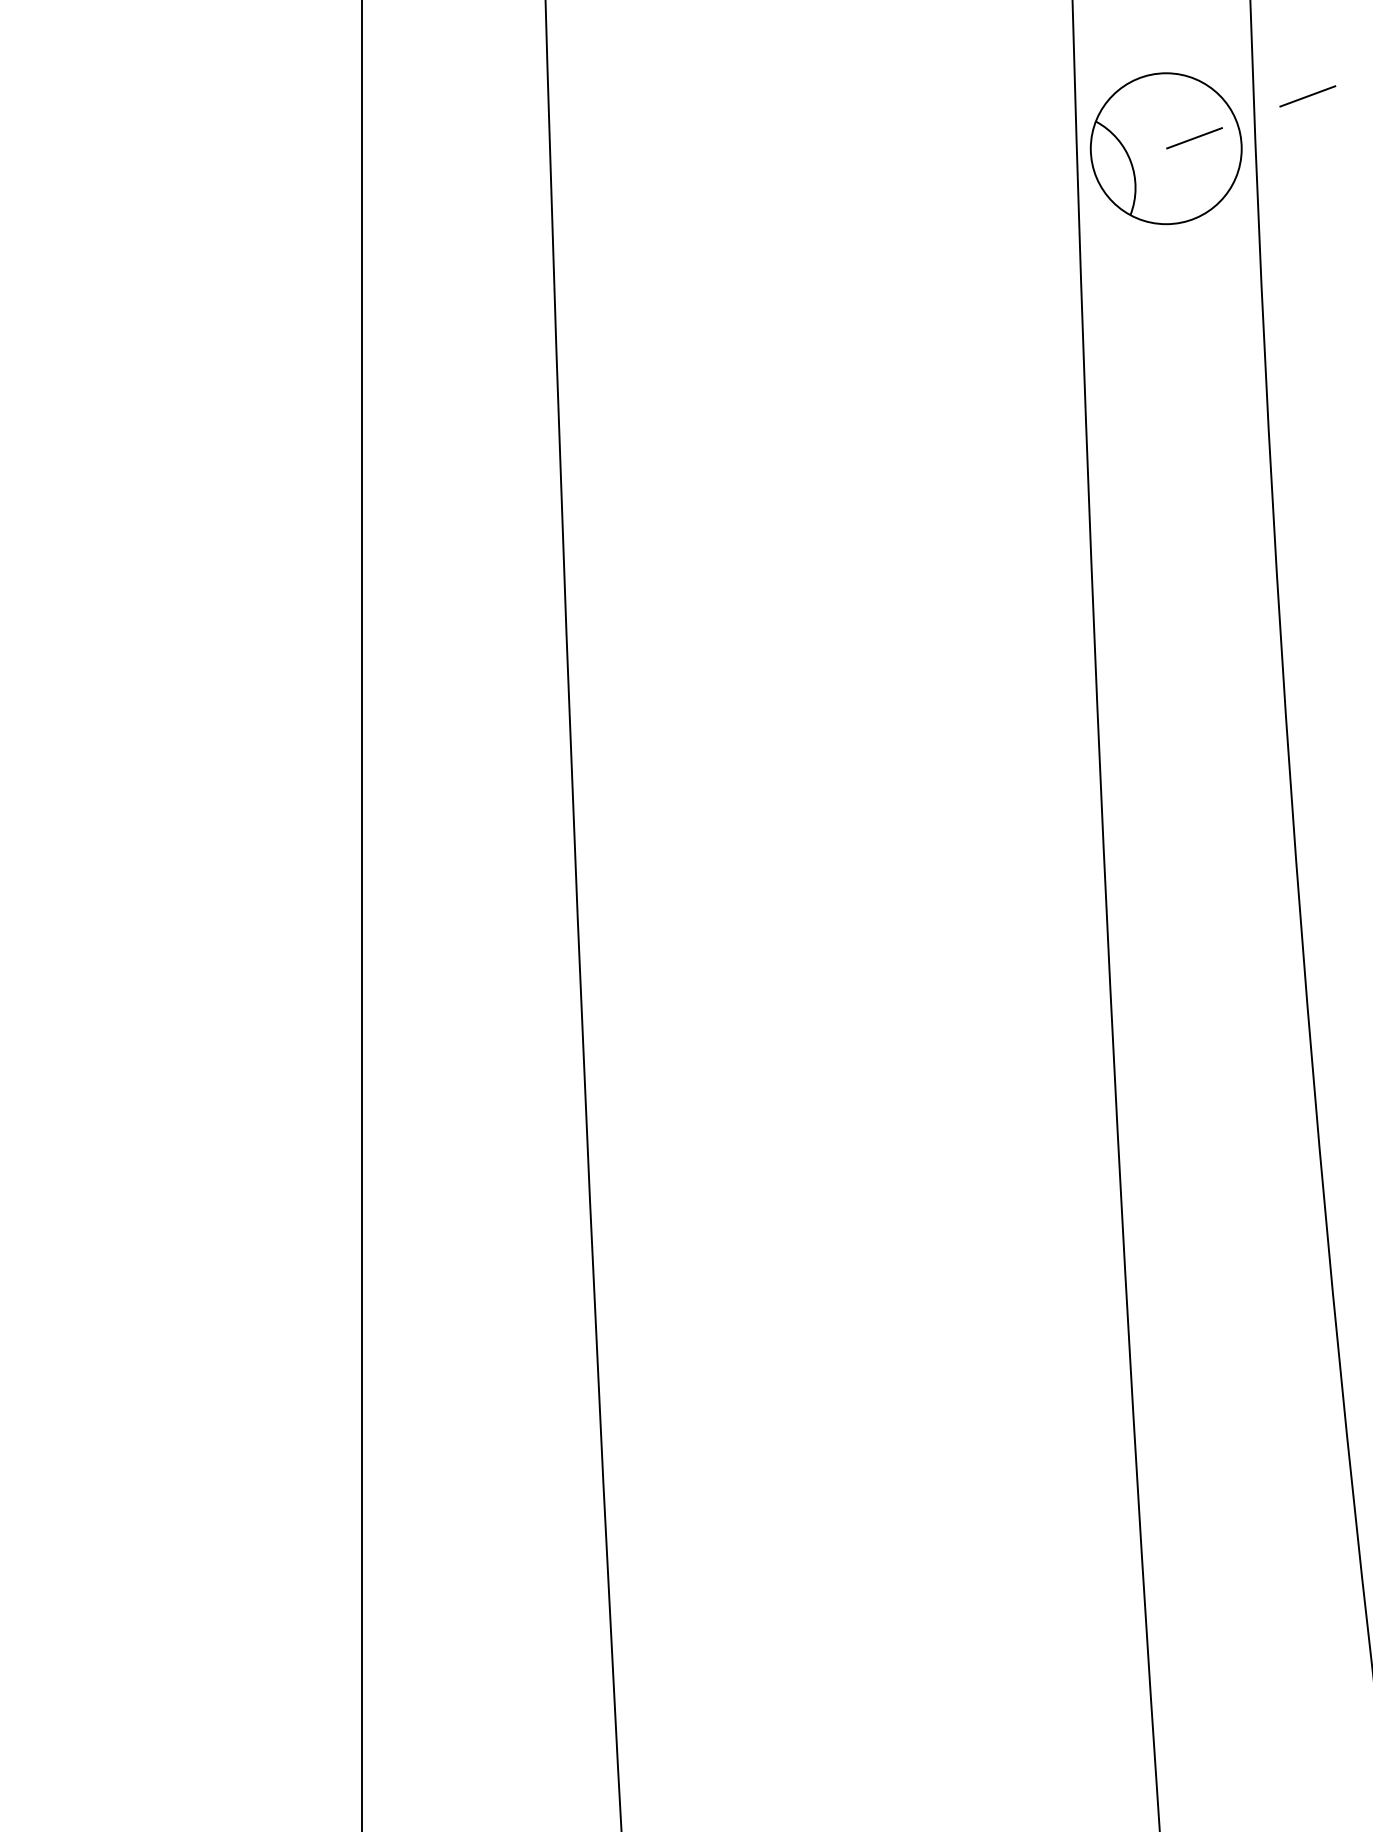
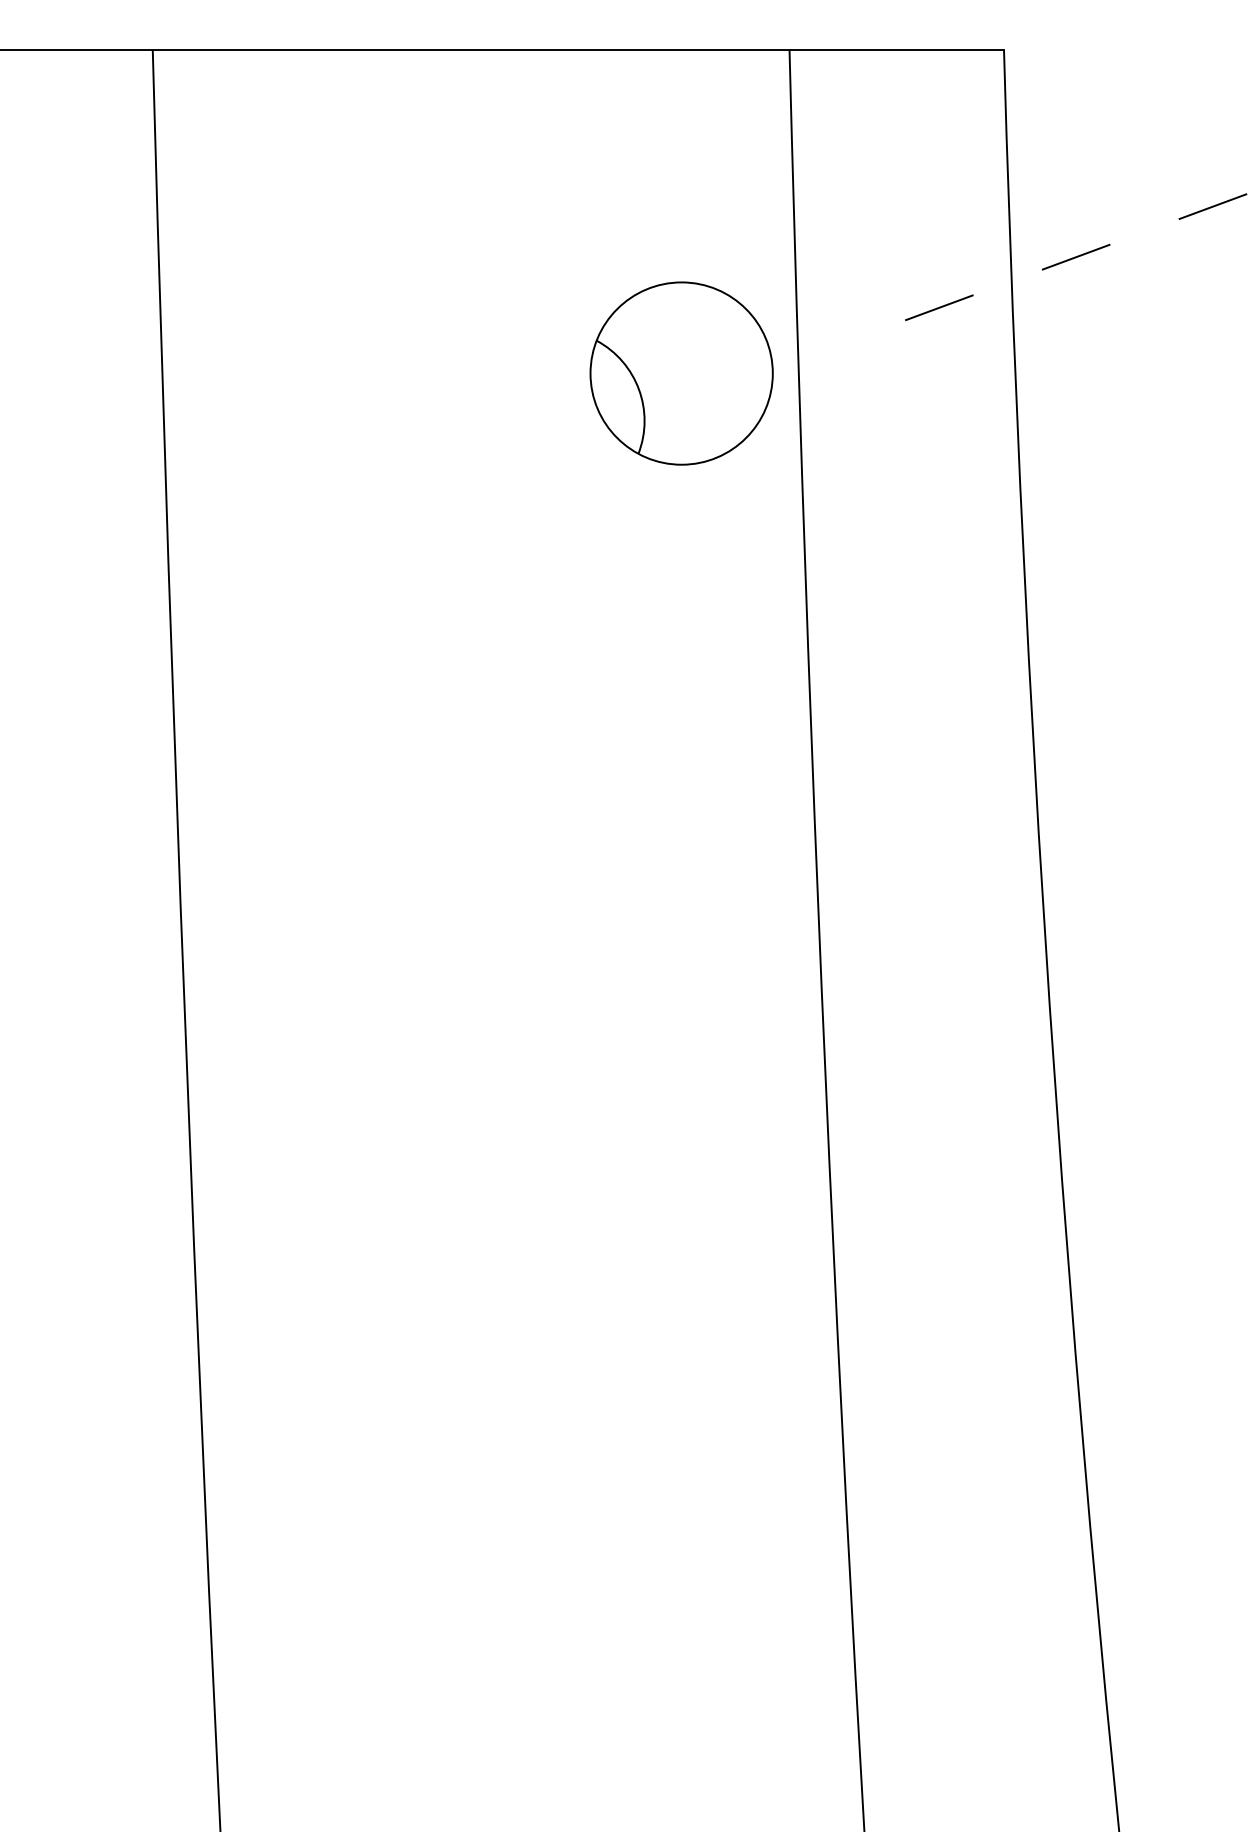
part: (1165, 148) -> (680, 373), moved

